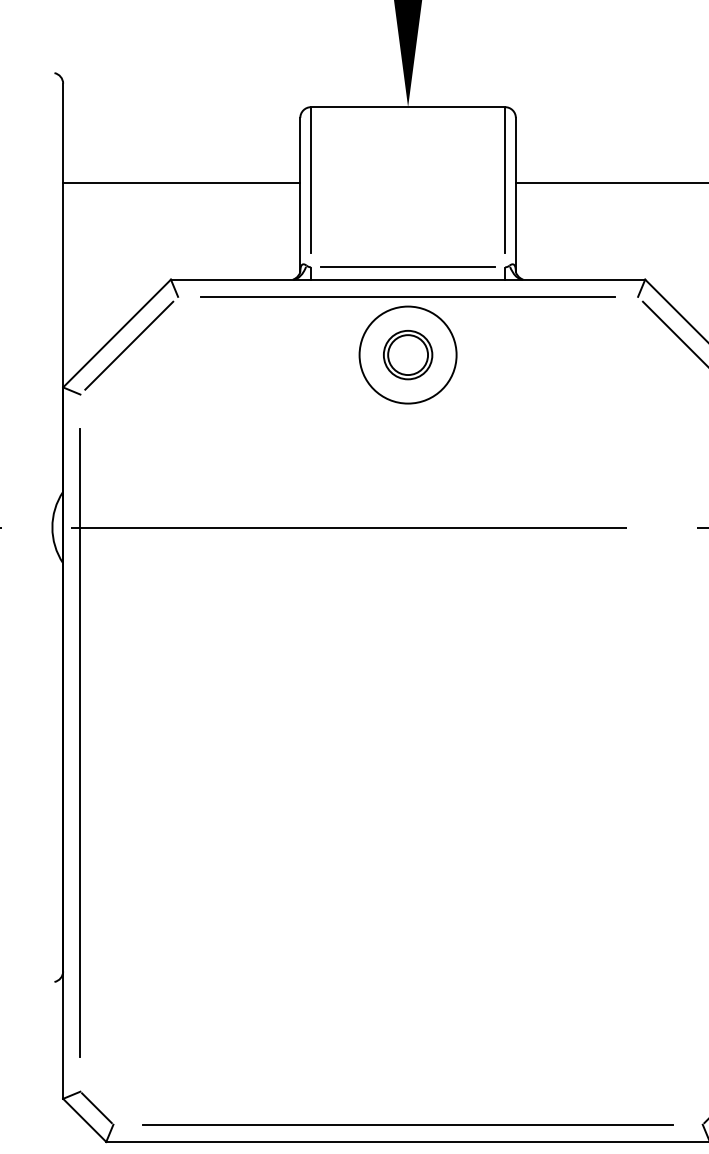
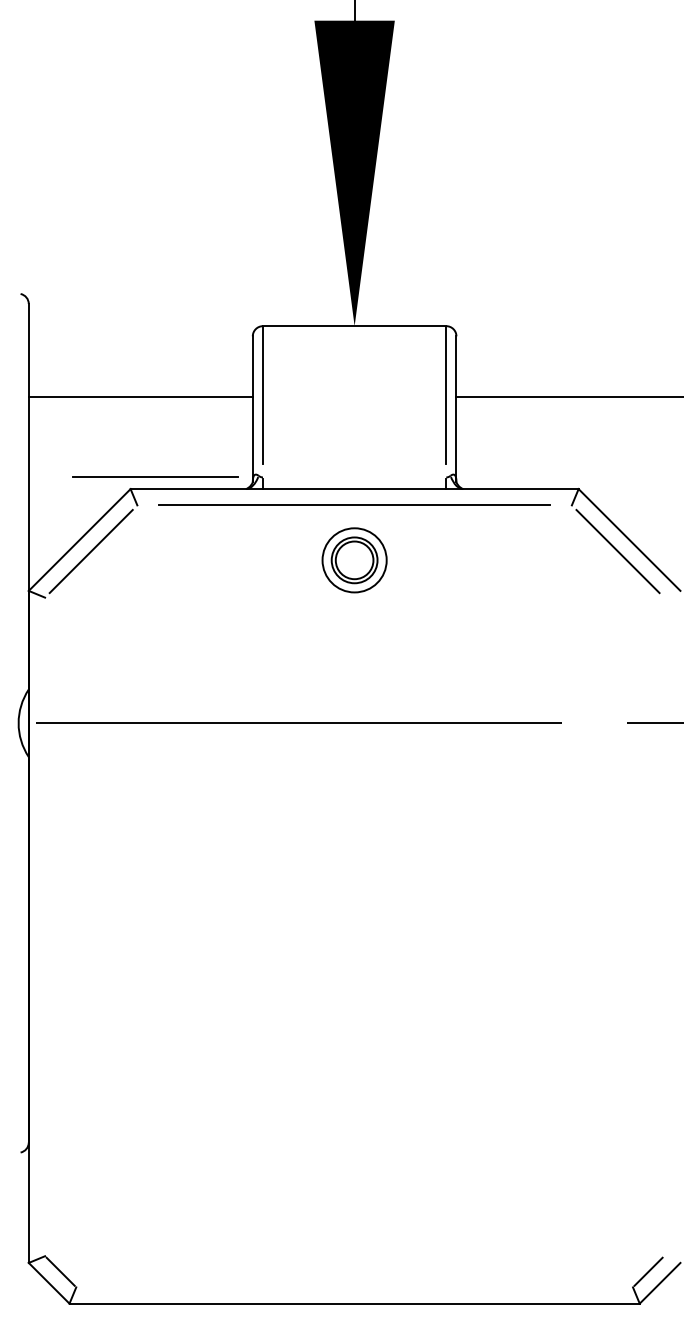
line: (407, 266) -> (155, 476), moved
circle: (407, 355) -> (354, 560), size x0.7
line: (80, 742) -> (45, 926), removed
line: (407, 1124) -> (354, 1287), removed

